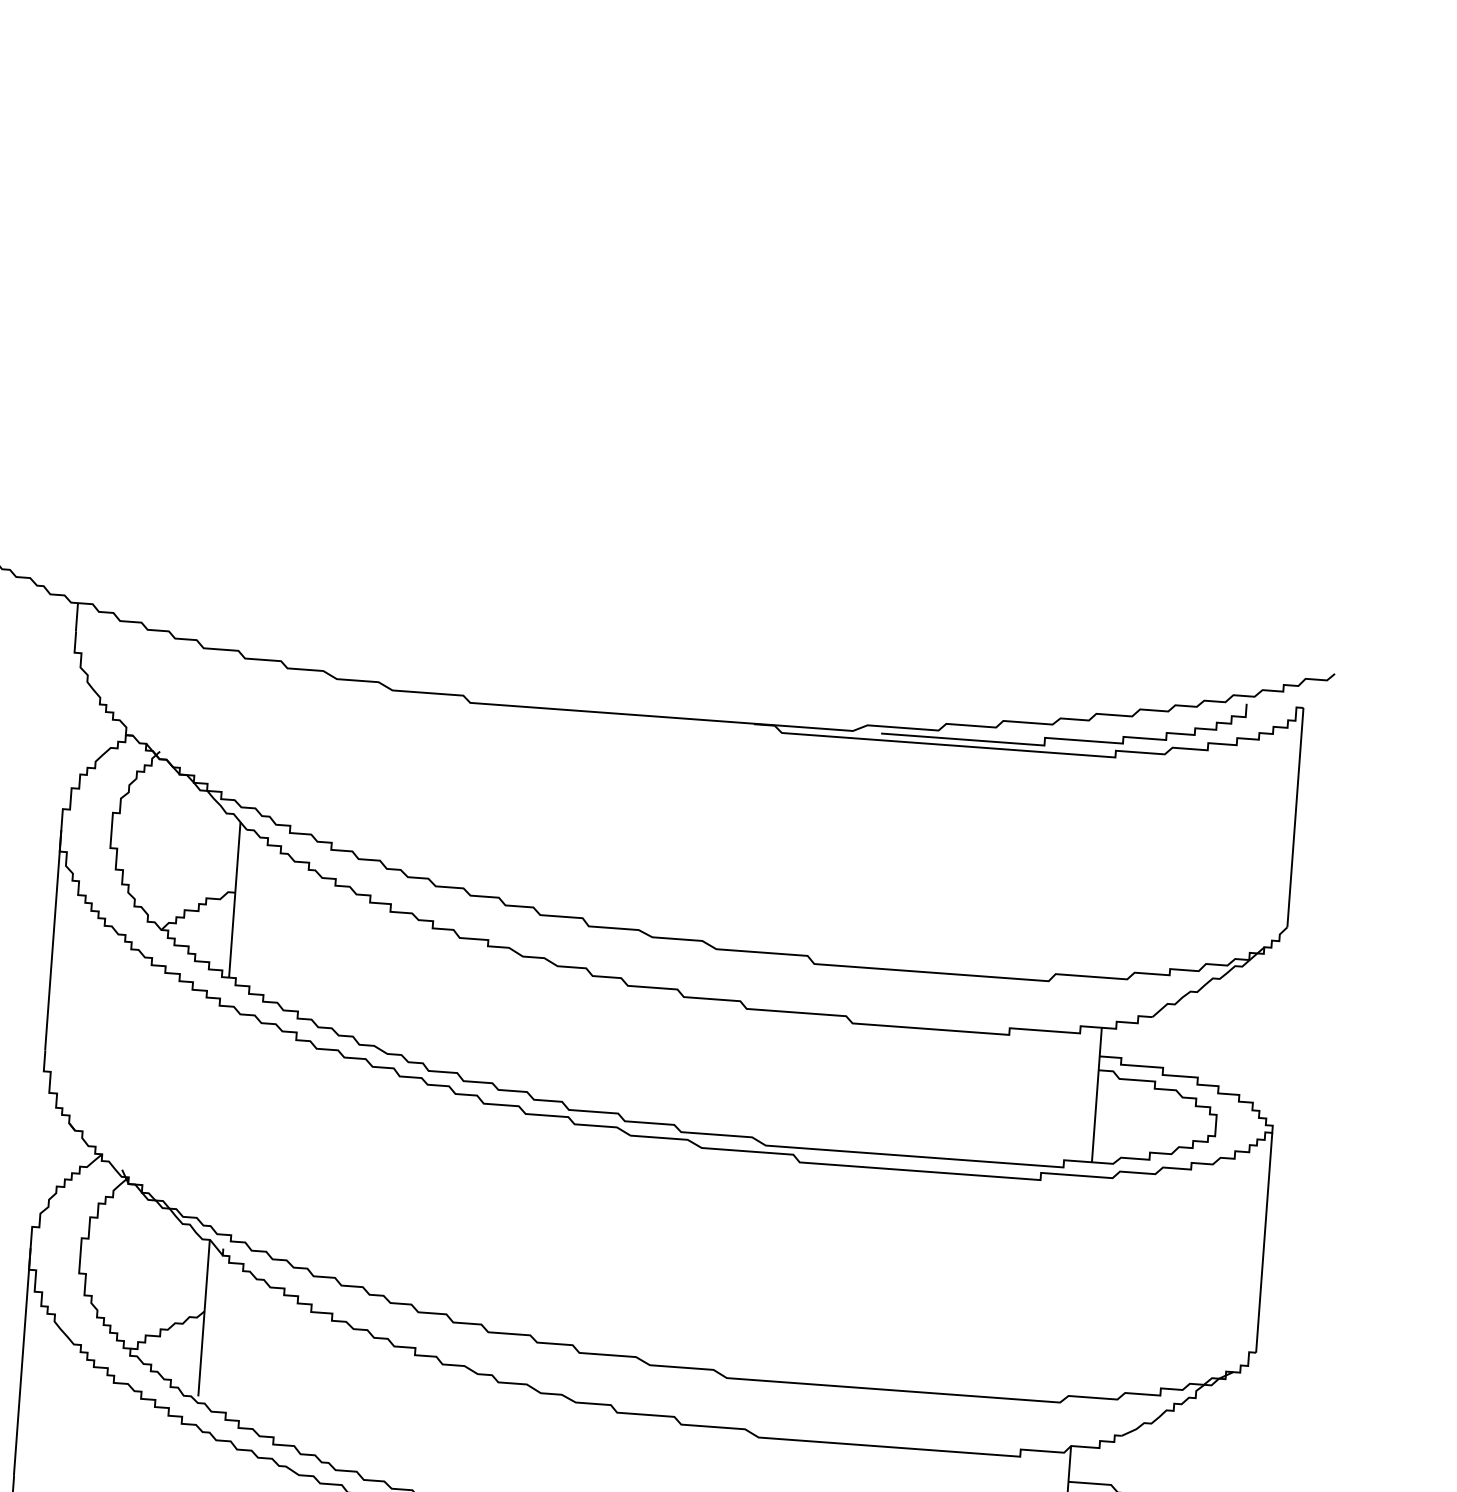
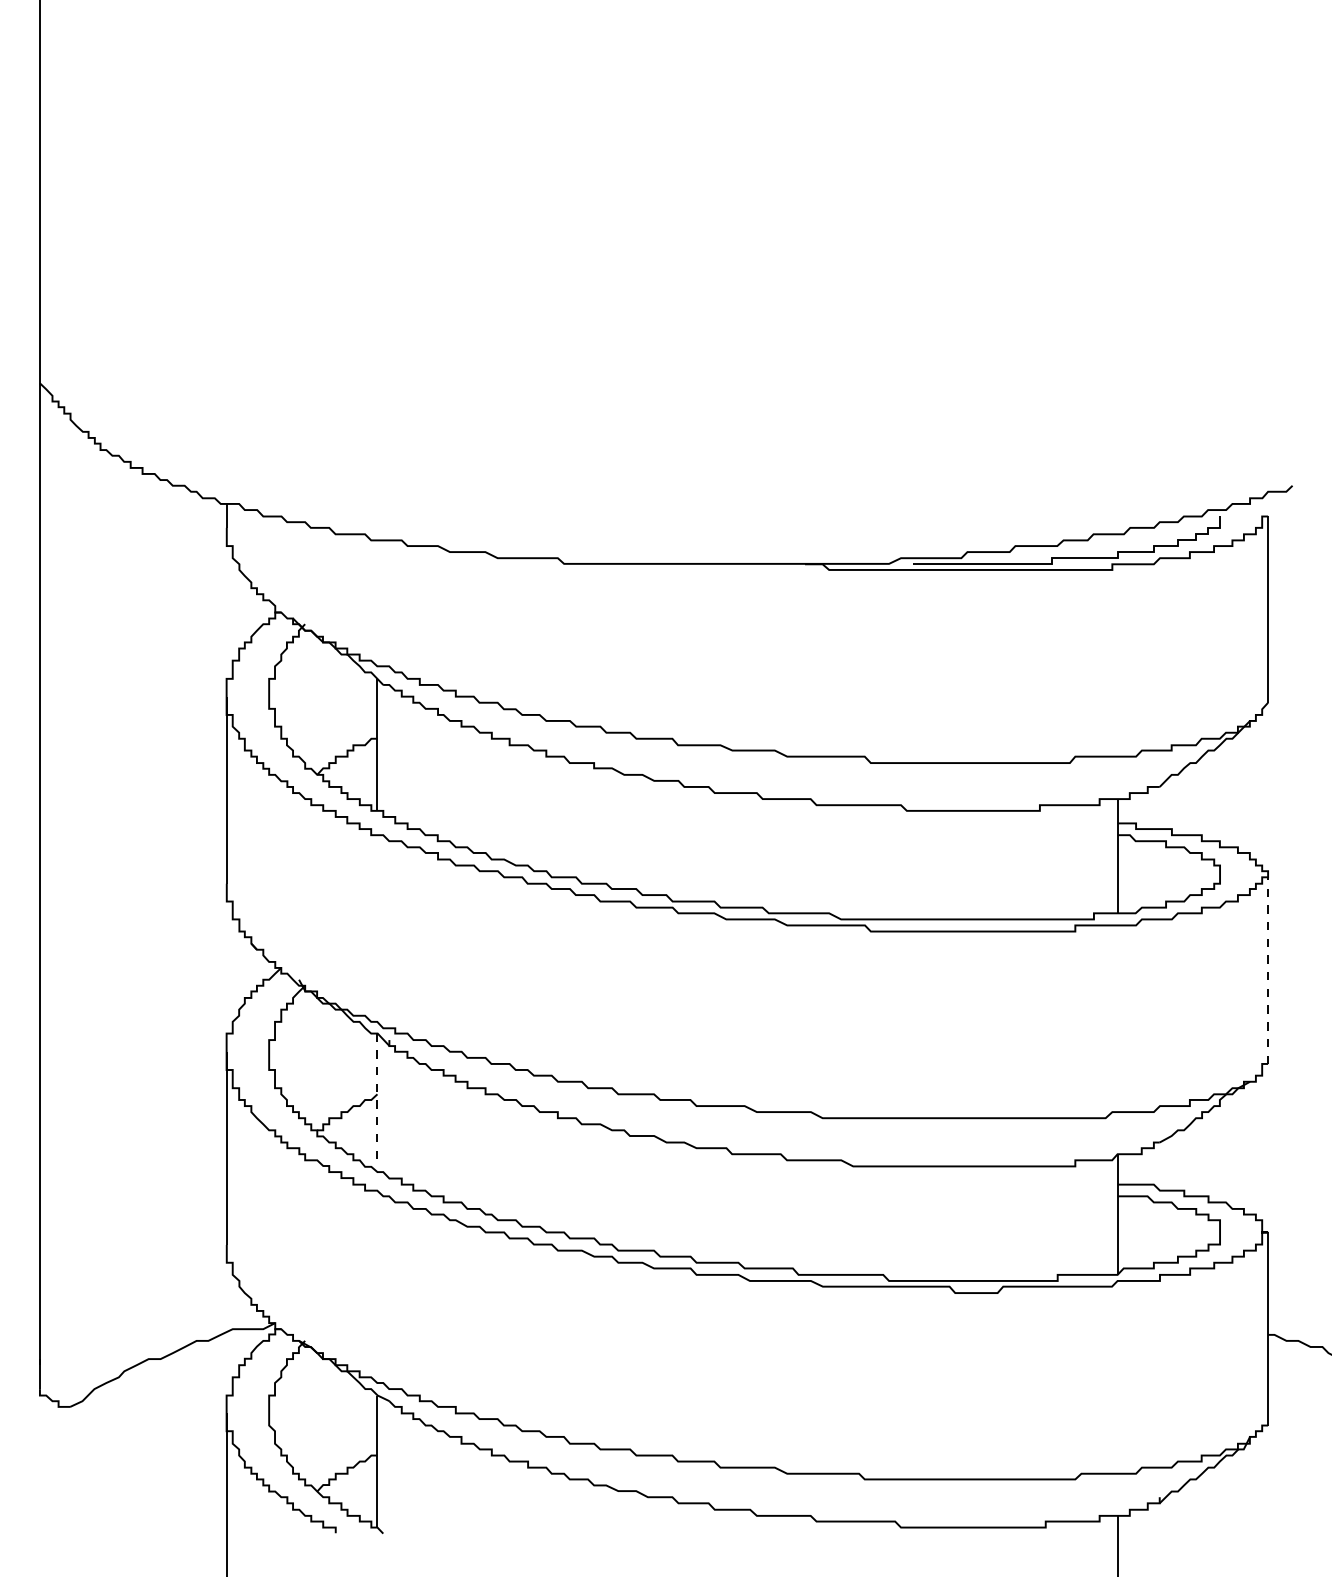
line: (1264, 1242) -> (1268, 970), solid -> dashed
line: (204, 1318) -> (377, 1100), solid -> dashed

